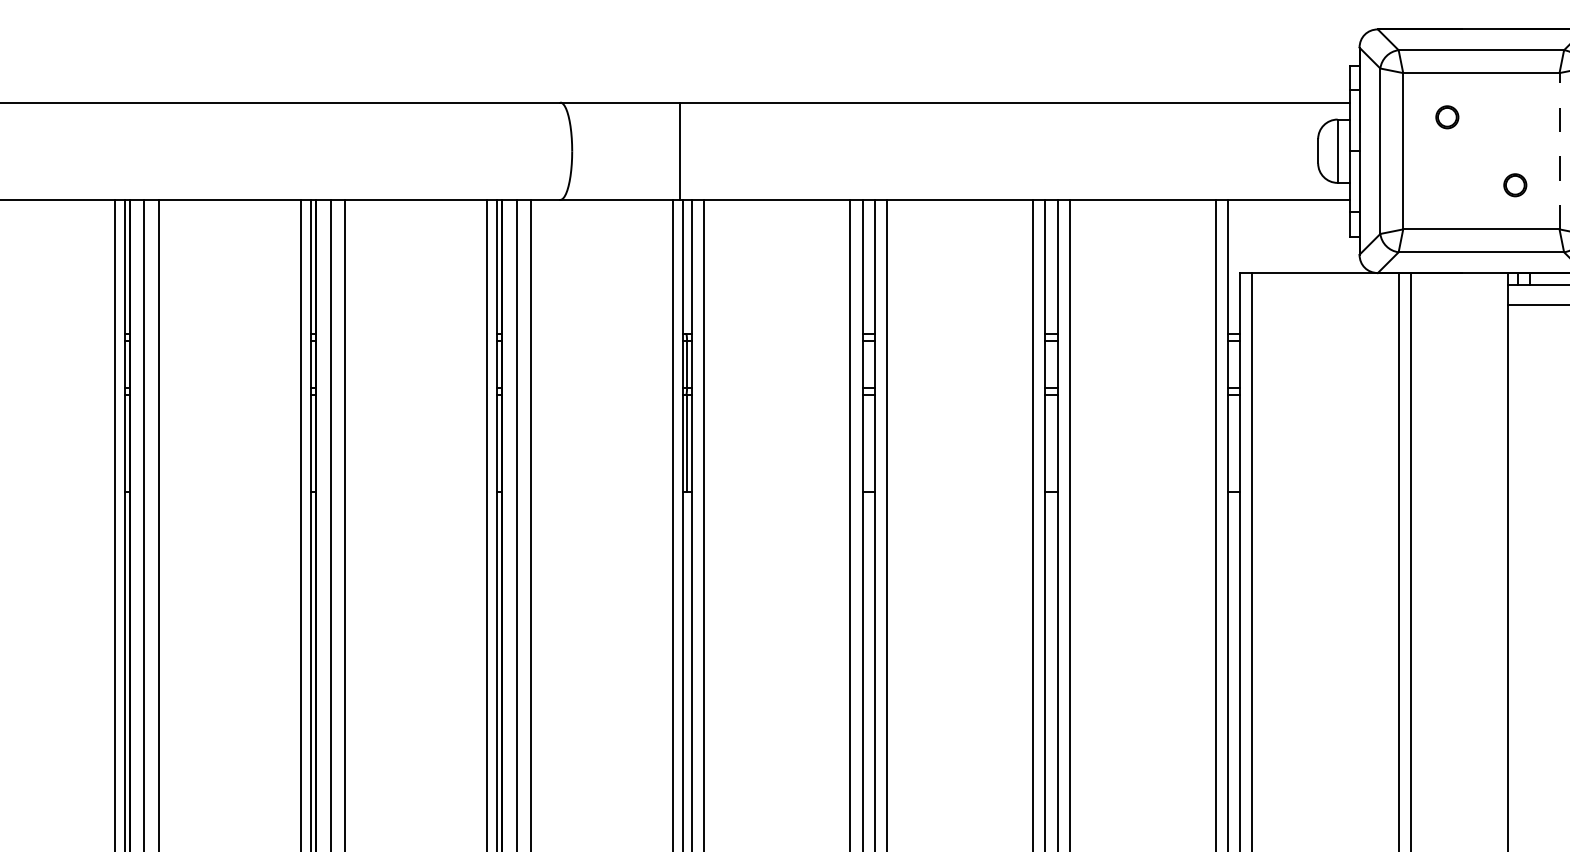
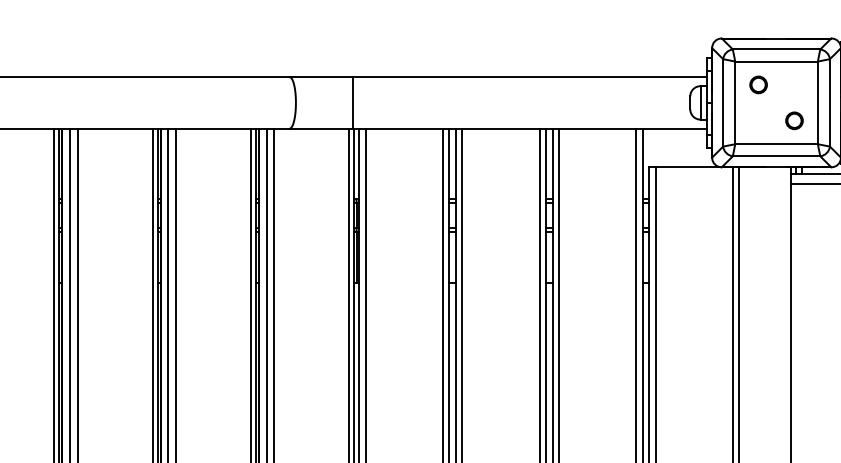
part: (1447, 116) -> (758, 84), size x1.43
line: (1558, 150) -> (817, 102), dashed -> solid
part: (1515, 184) -> (794, 120), size x1.43

